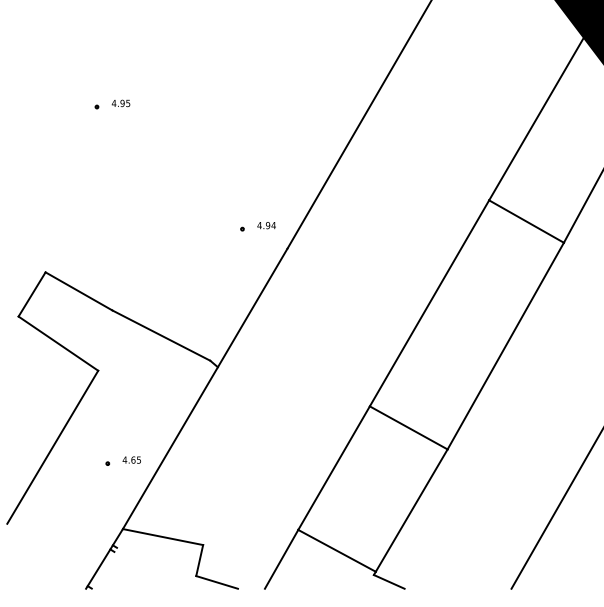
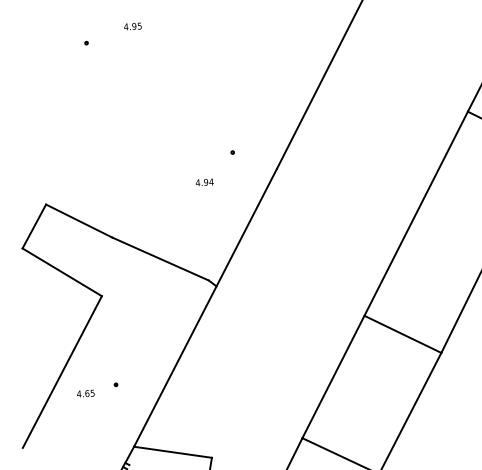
text: (120, 103) -> (132, 26), moved
text: (266, 225) -> (204, 182), moved
text: (131, 459) -> (85, 393), moved

